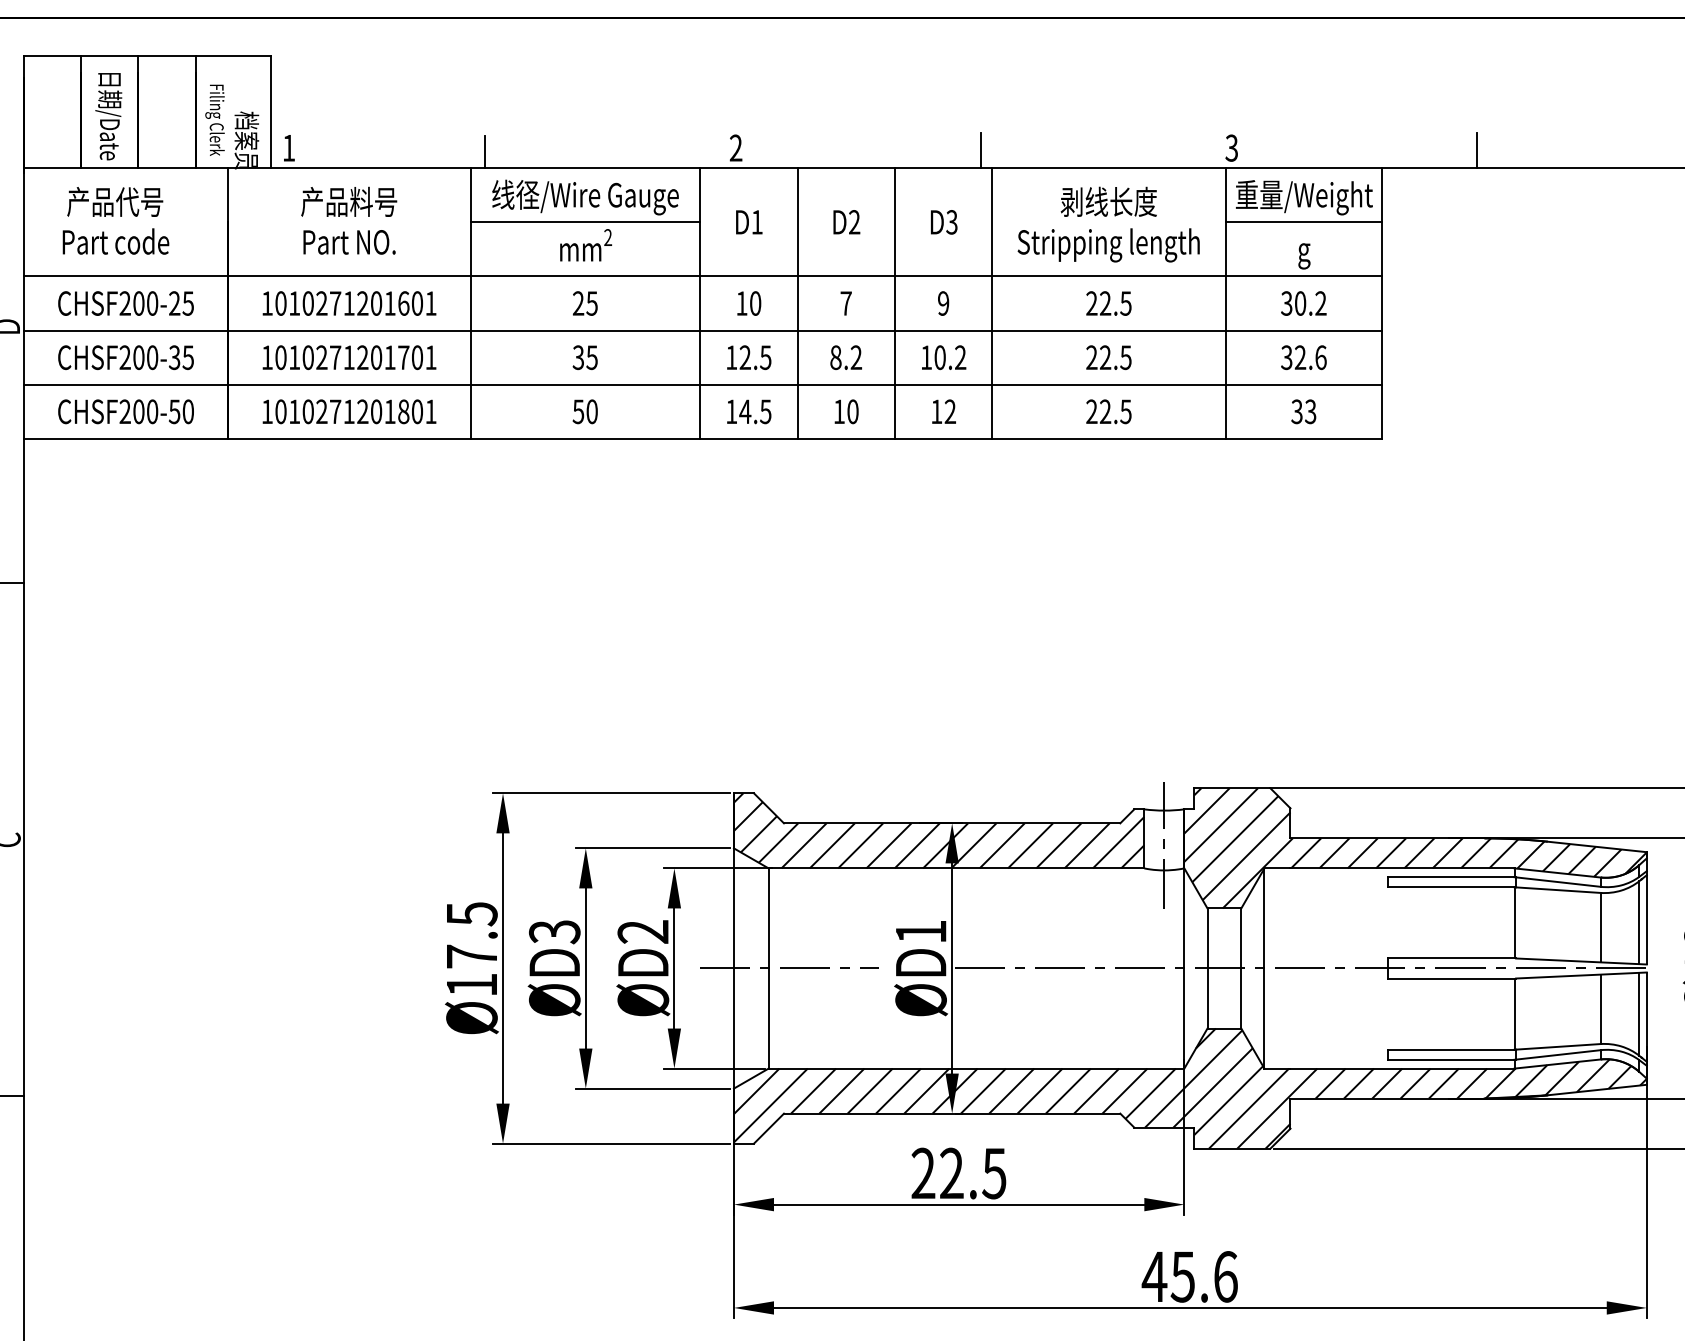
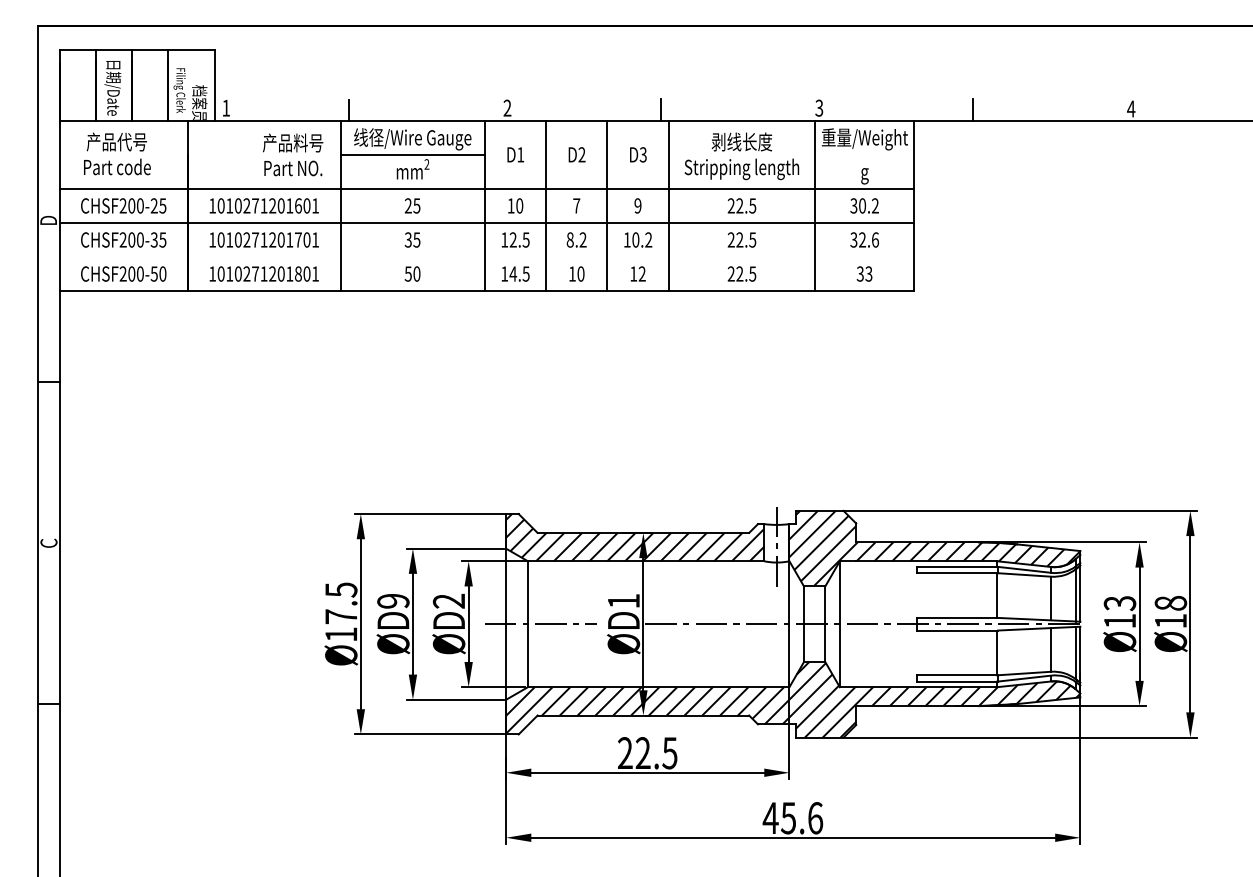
text: (349, 220) -> (293, 154), moved
line: (1303, 221) -> (864, 154), removed
line: (702, 385) -> (486, 257), removed
text: (554, 932) -> (393, 601), ØD3 -> ØD9

